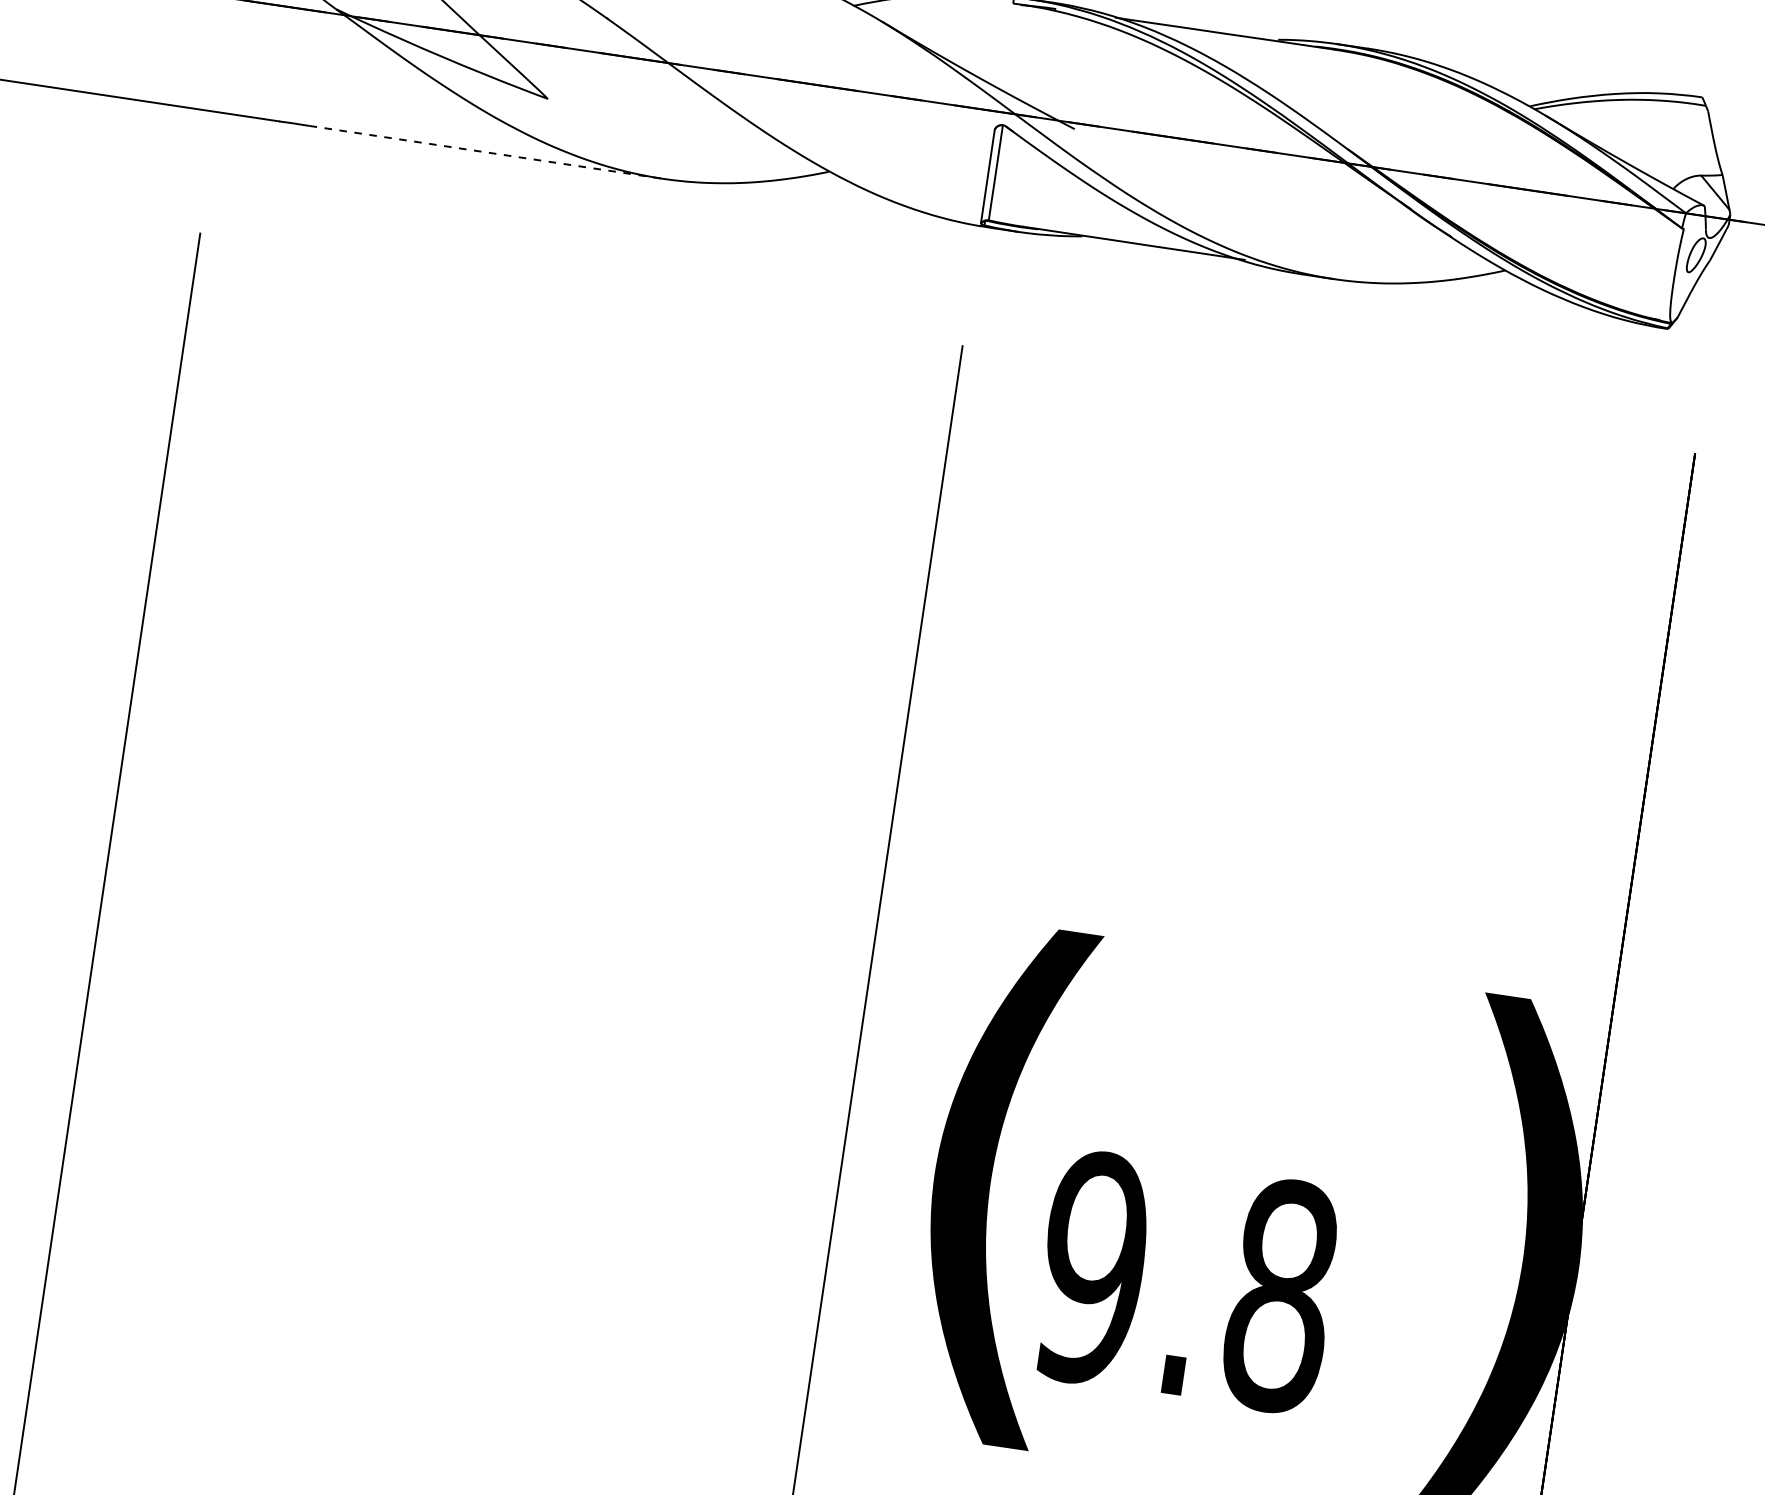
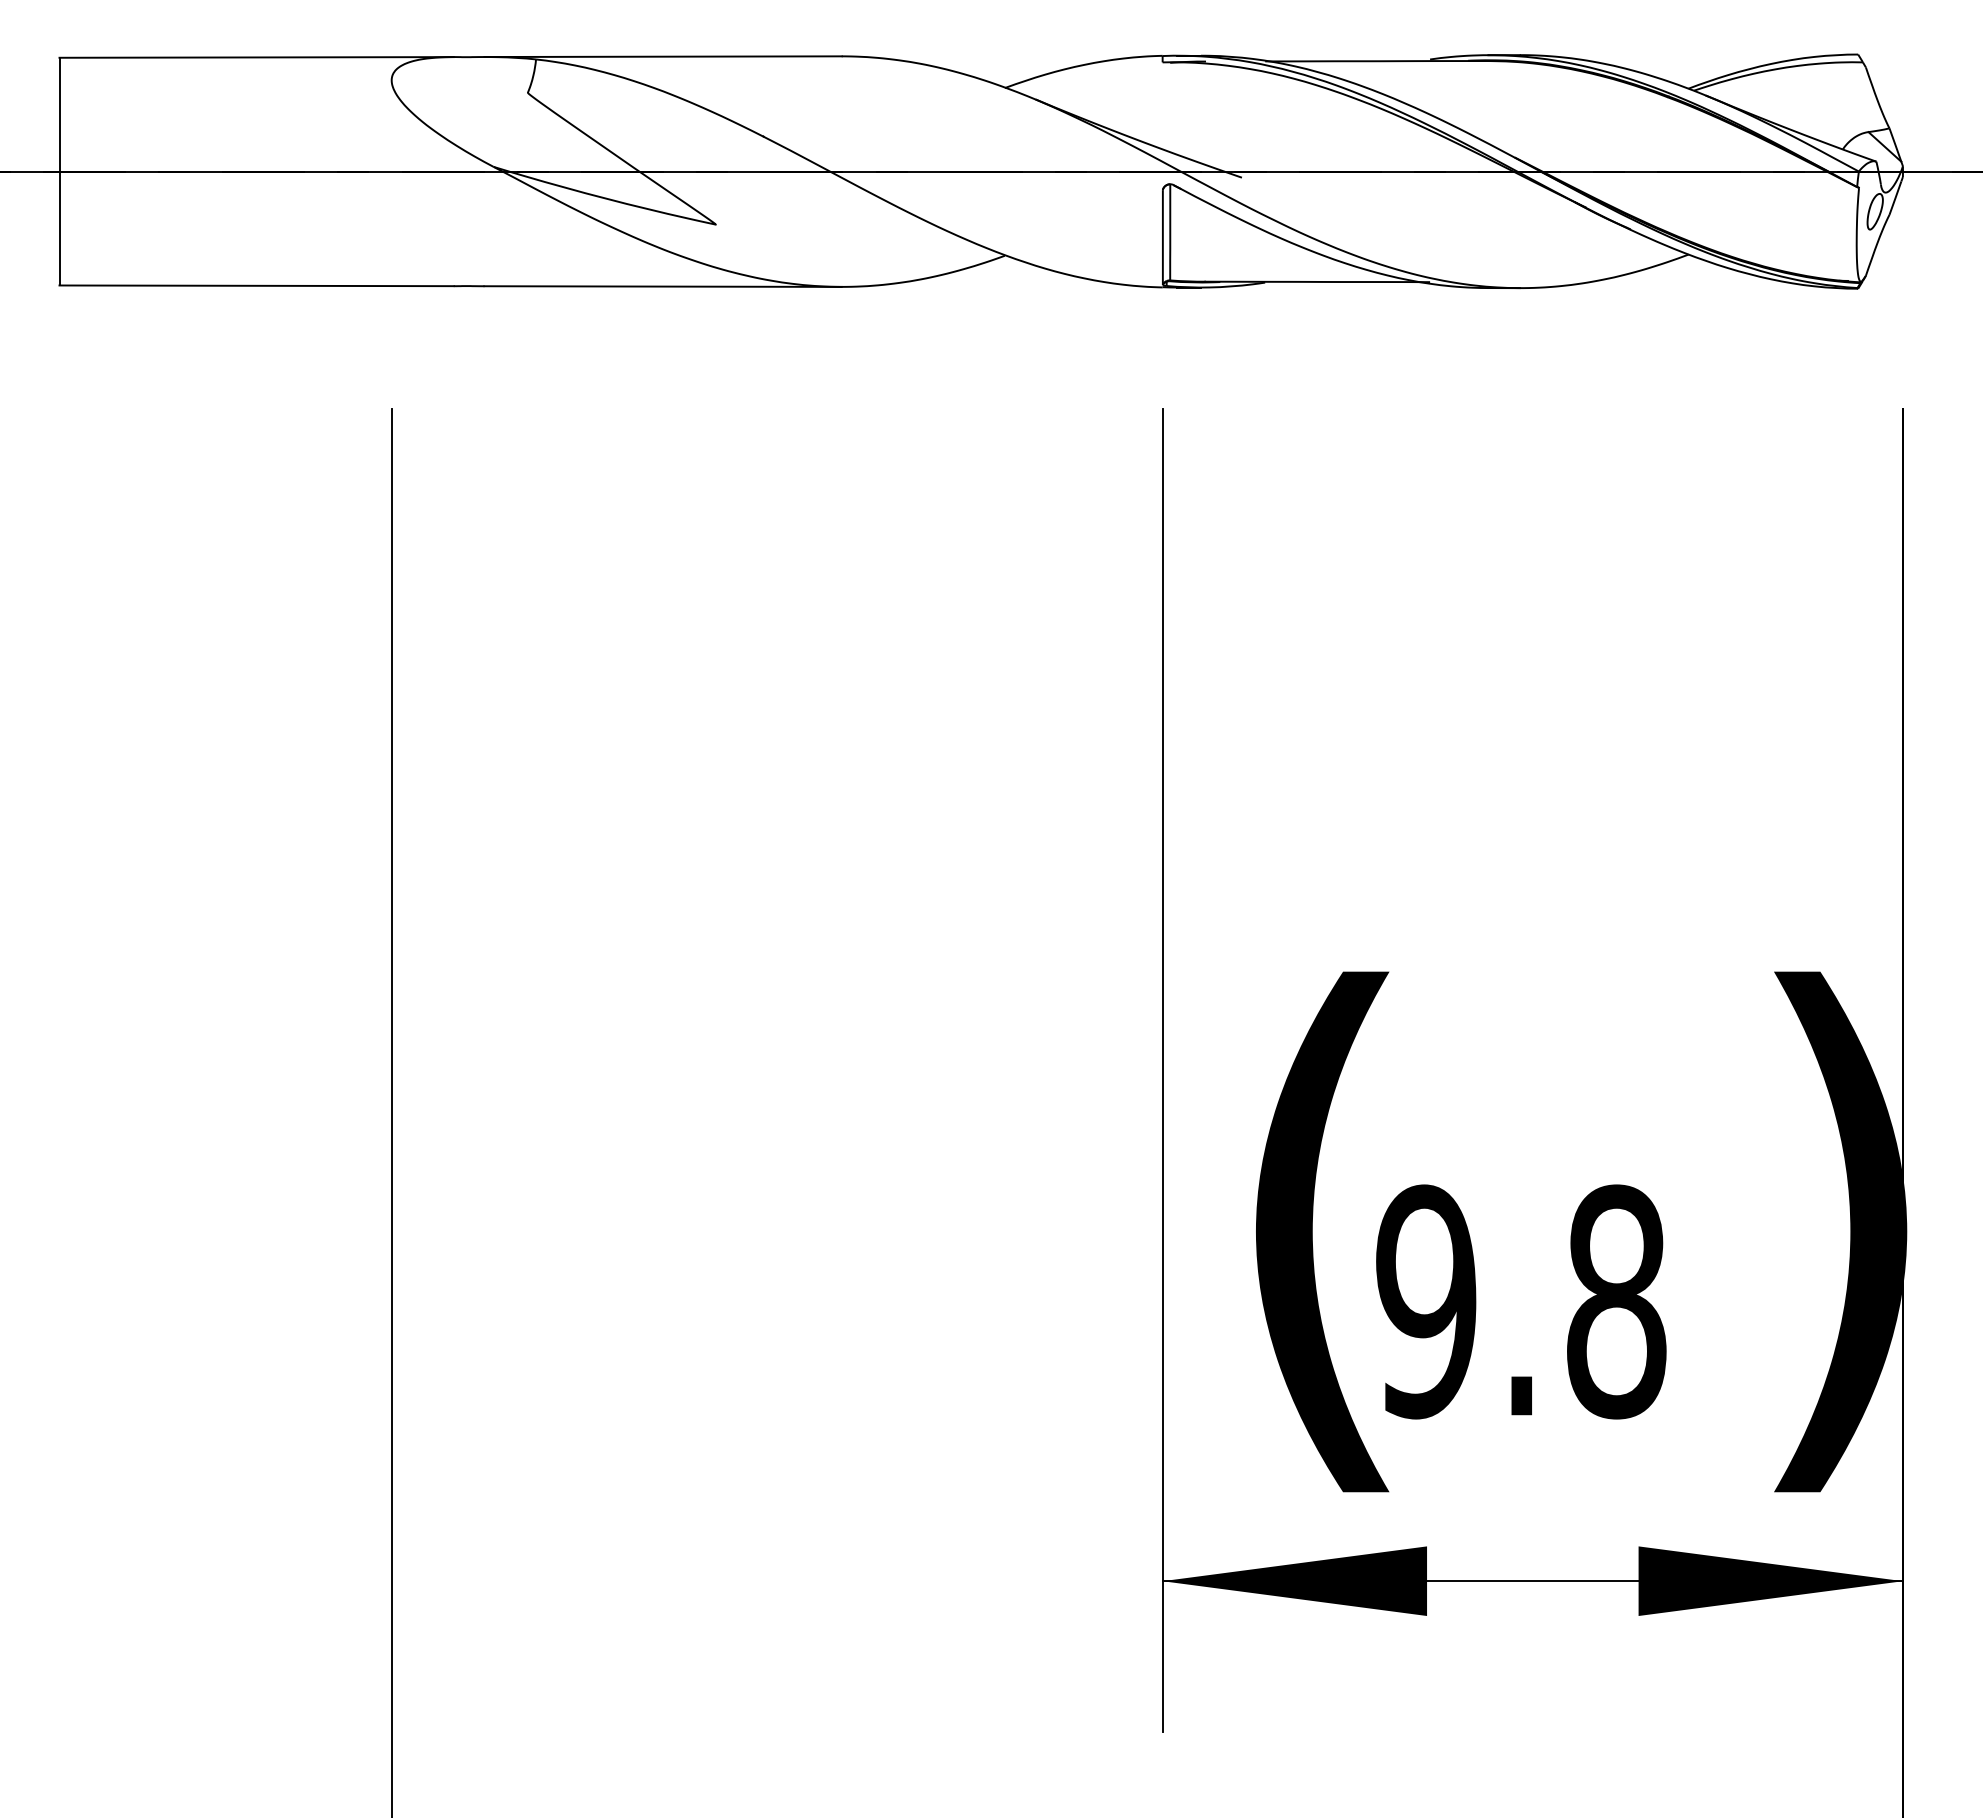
line: (486, 152) -> (663, 286), dashed -> solid

